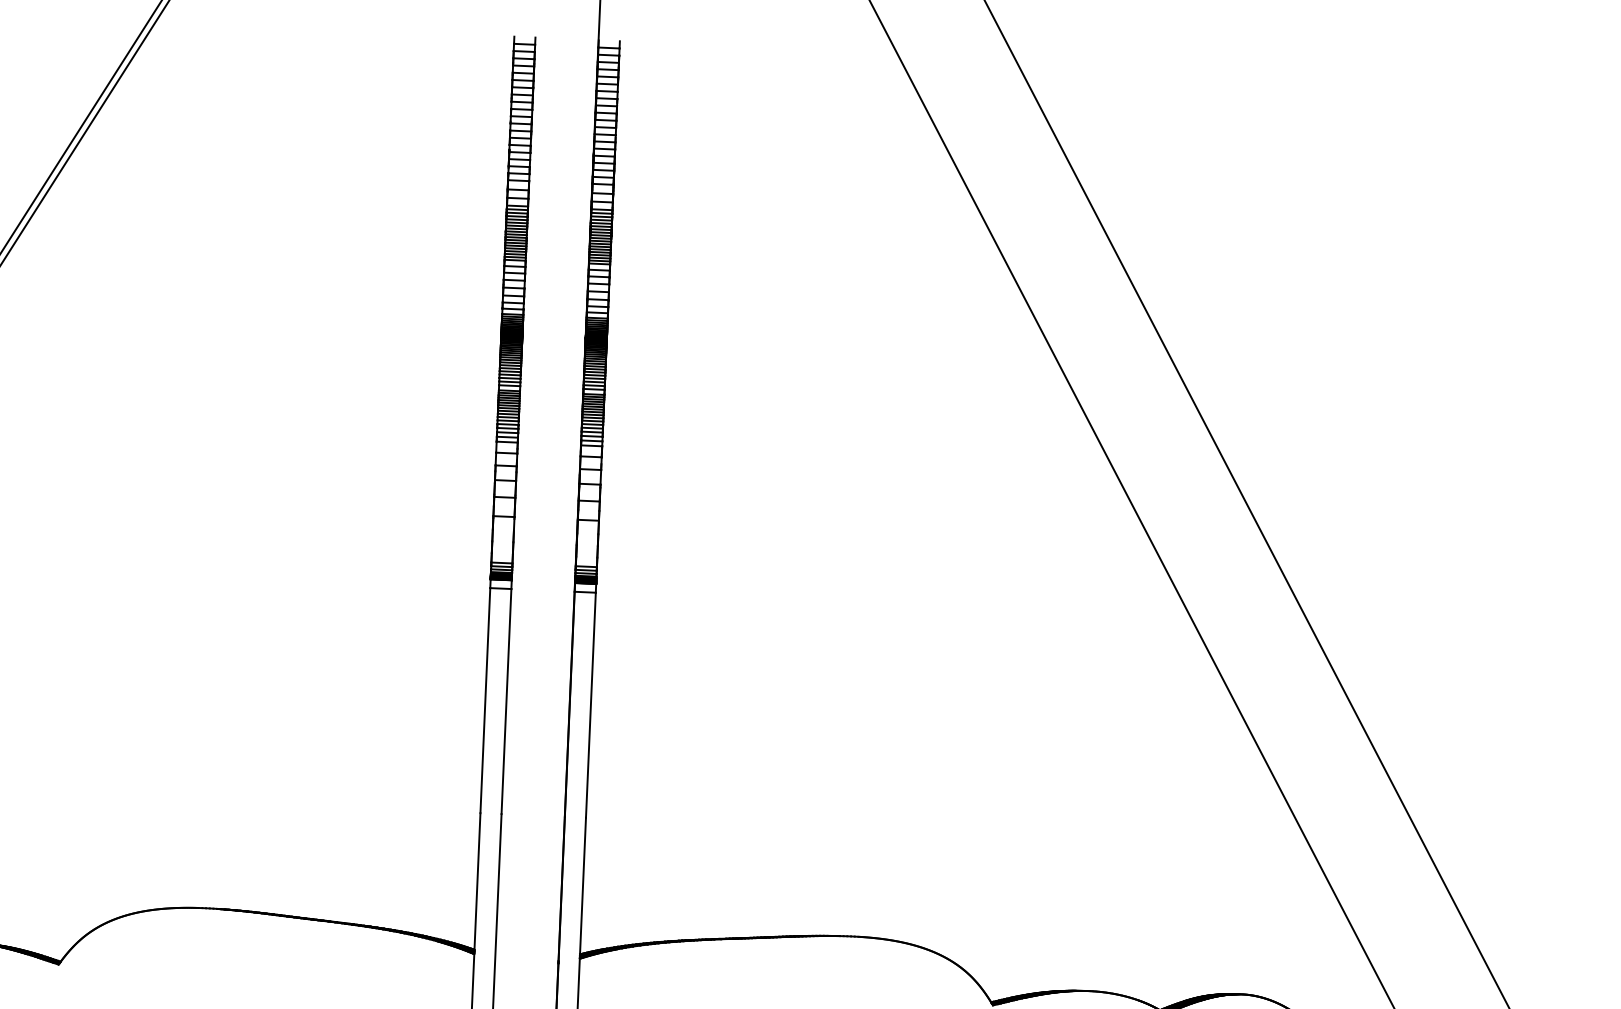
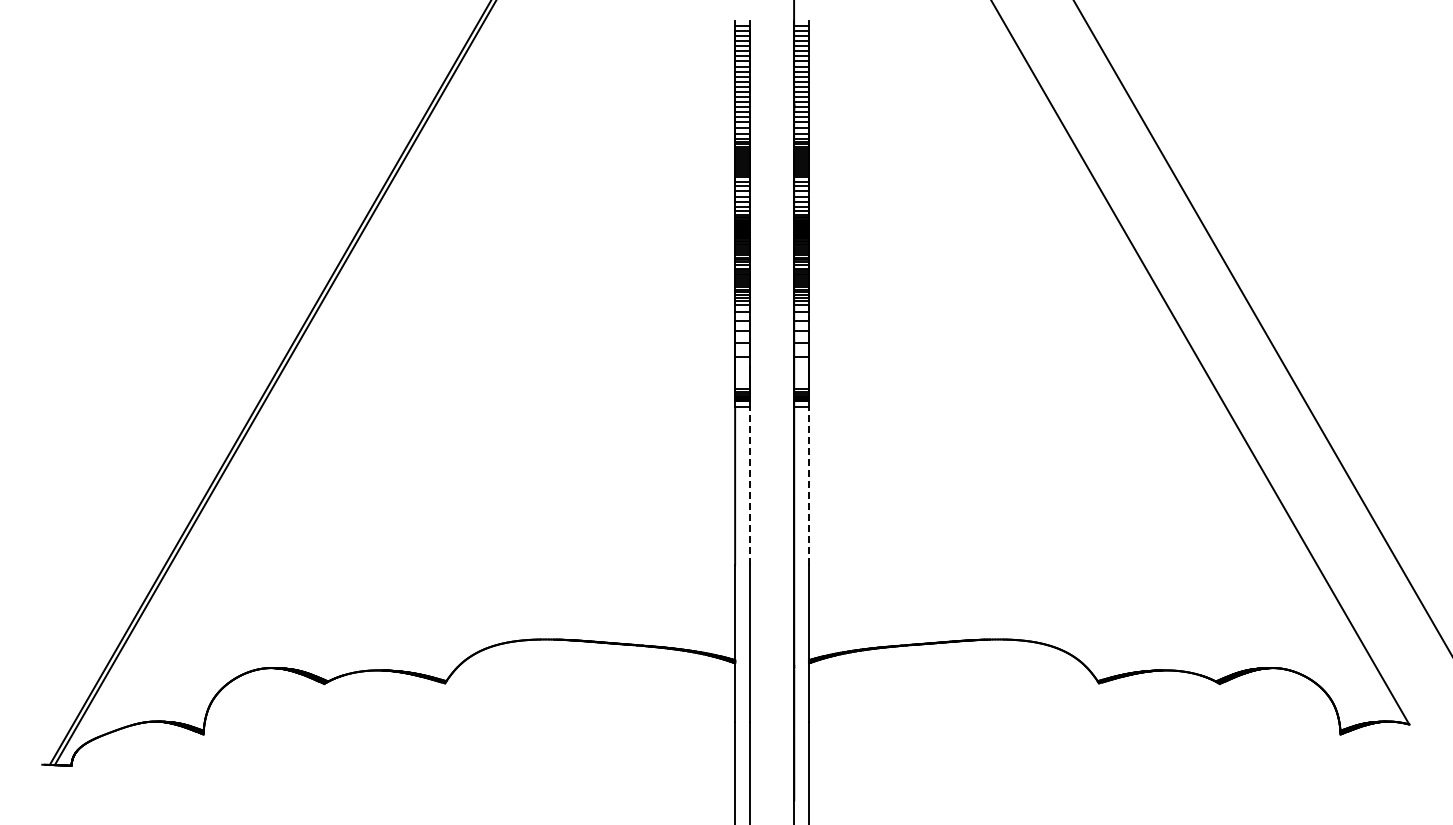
line: (505, 700) -> (749, 485), solid -> dashed
line: (591, 704) -> (809, 485), solid -> dashed

